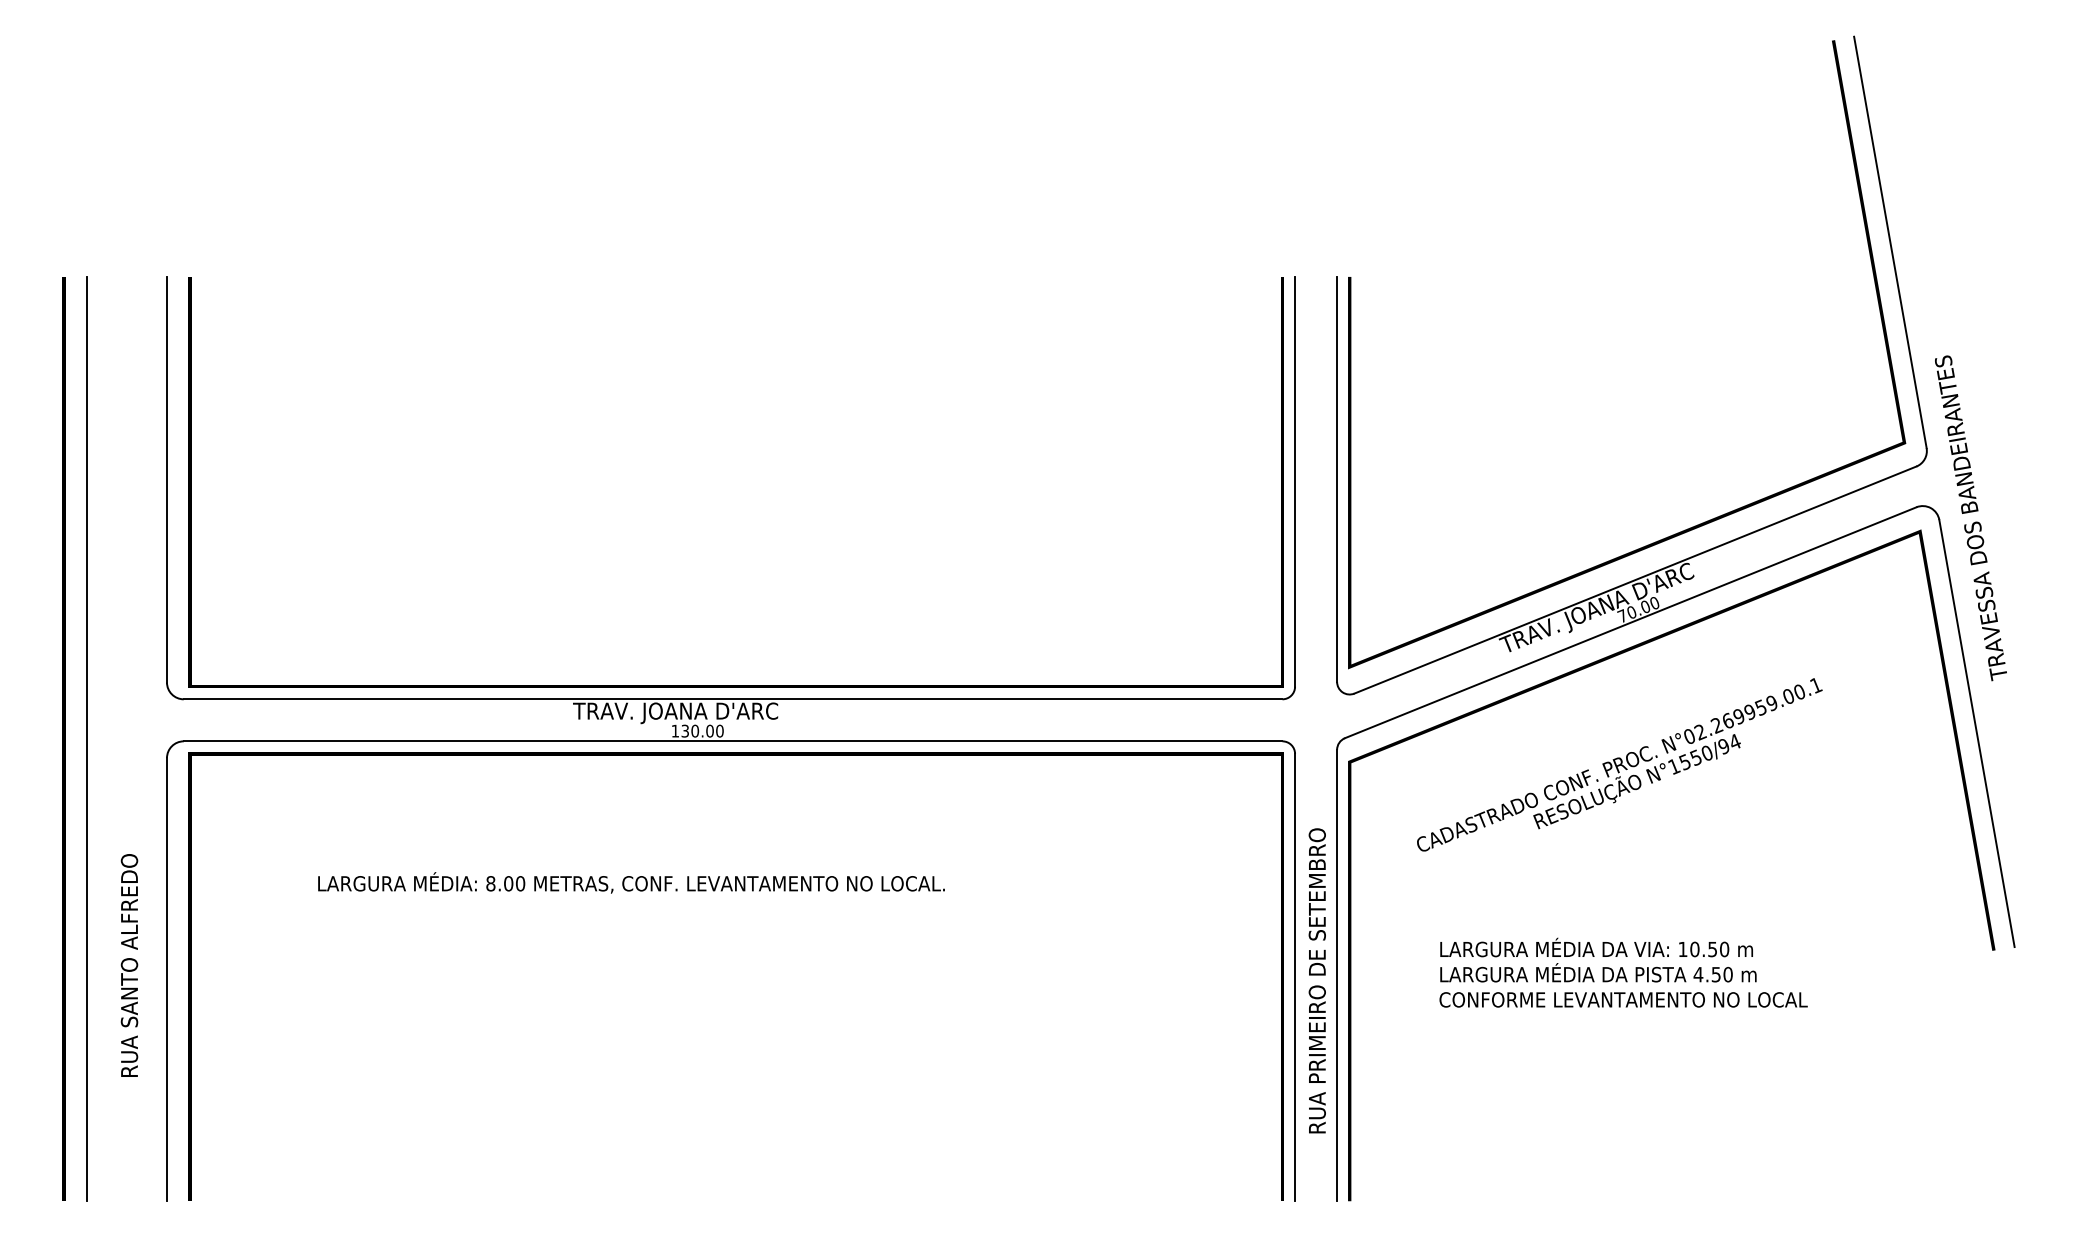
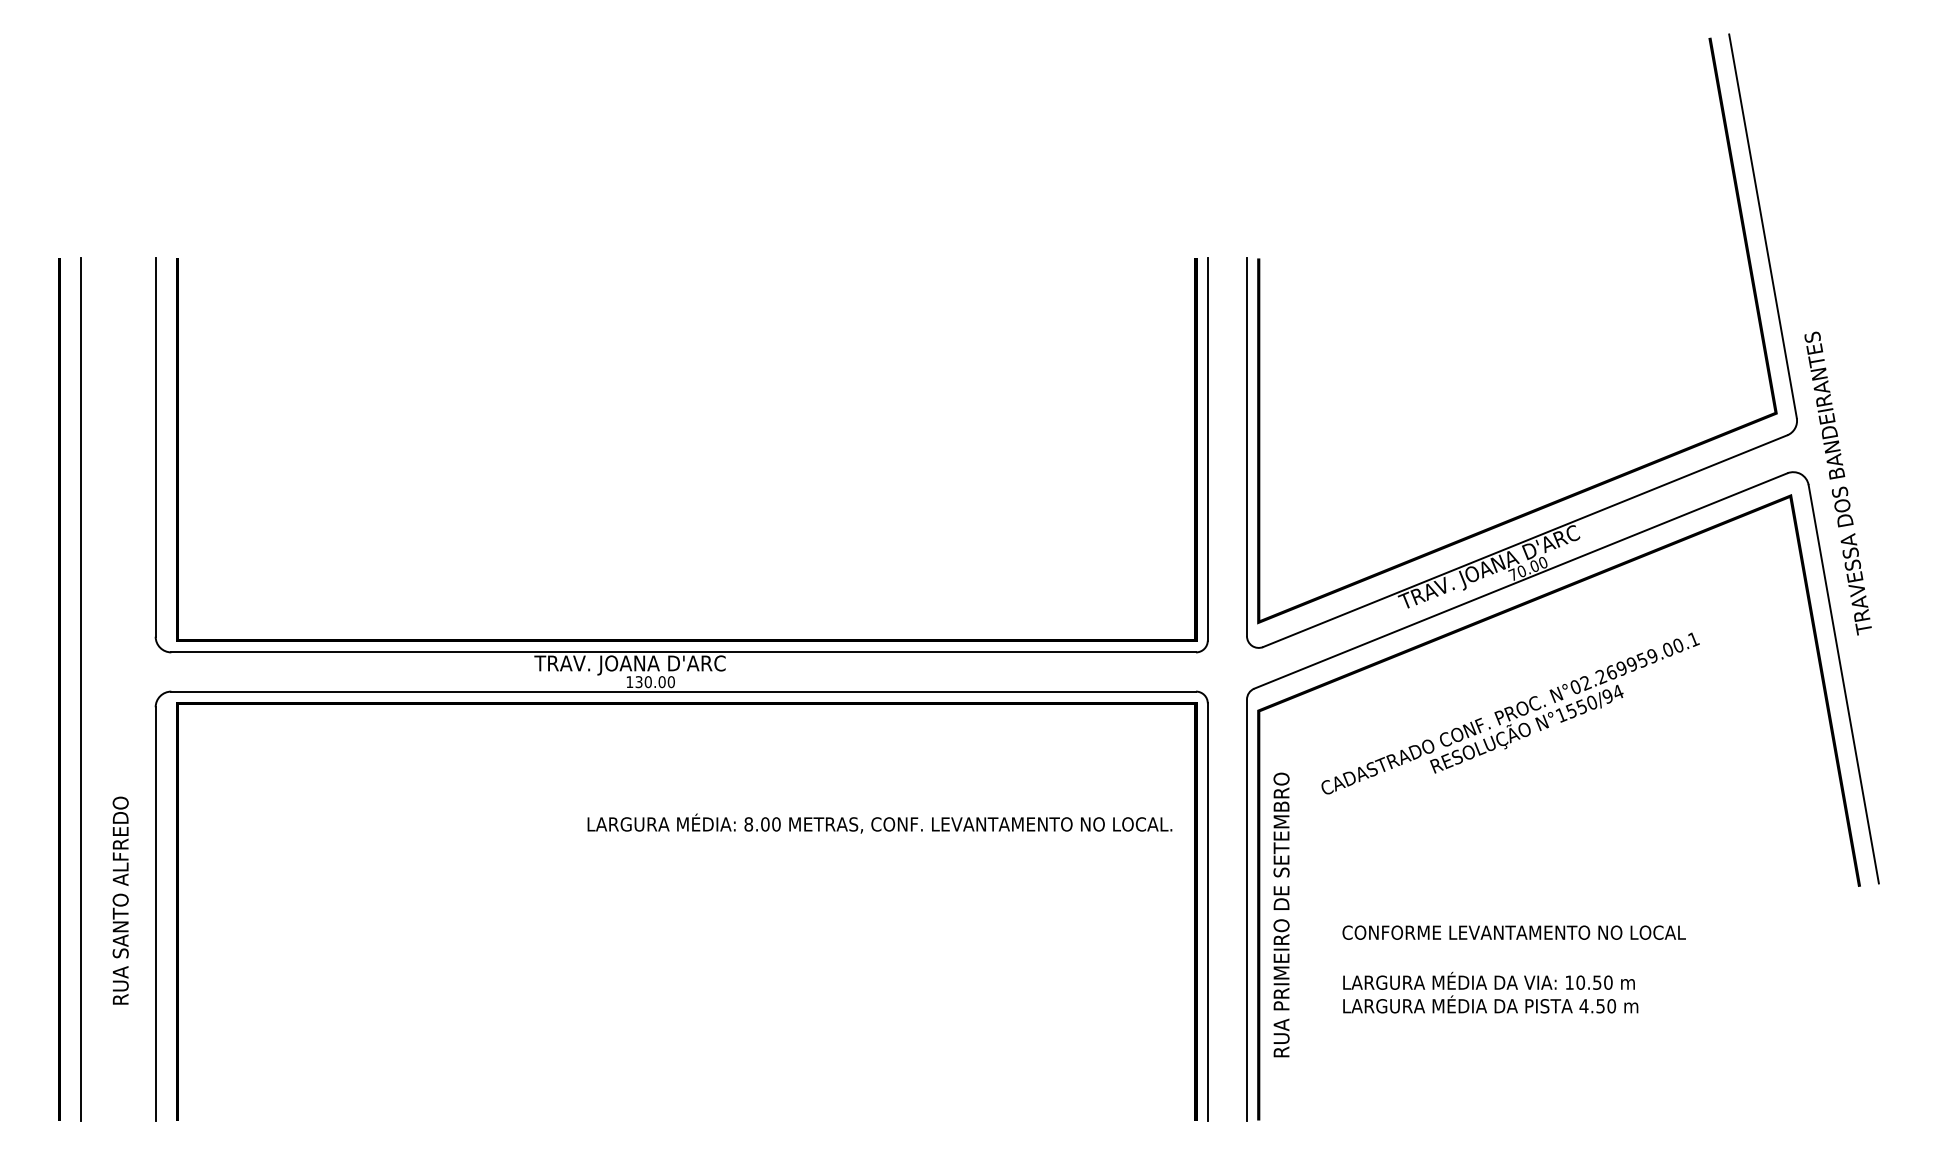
text: (631, 882) -> (879, 823), moved
text: (1598, 959) -> (1490, 992), moved
text: (1317, 980) -> (1281, 914), moved

